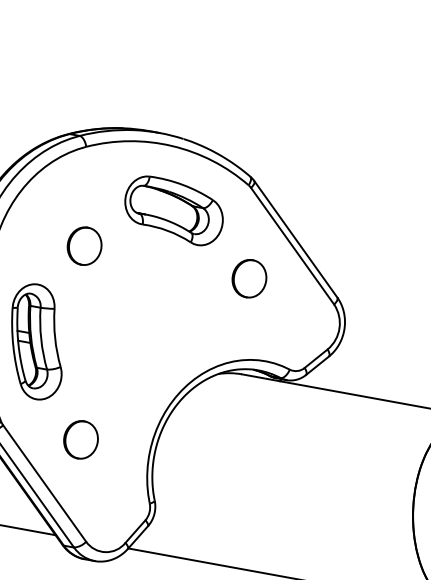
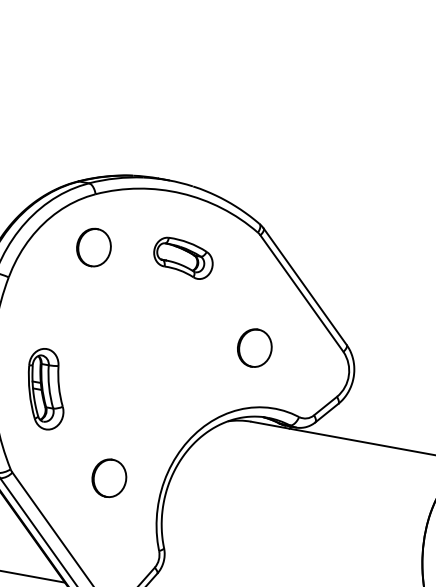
part: (174, 211) -> (183, 258), size x0.6
part: (84, 246) -> (93, 247), moved
part: (249, 278) -> (254, 347), moved
part: (36, 341) -> (45, 388), size x0.7
part: (81, 439) -> (109, 477), moved

